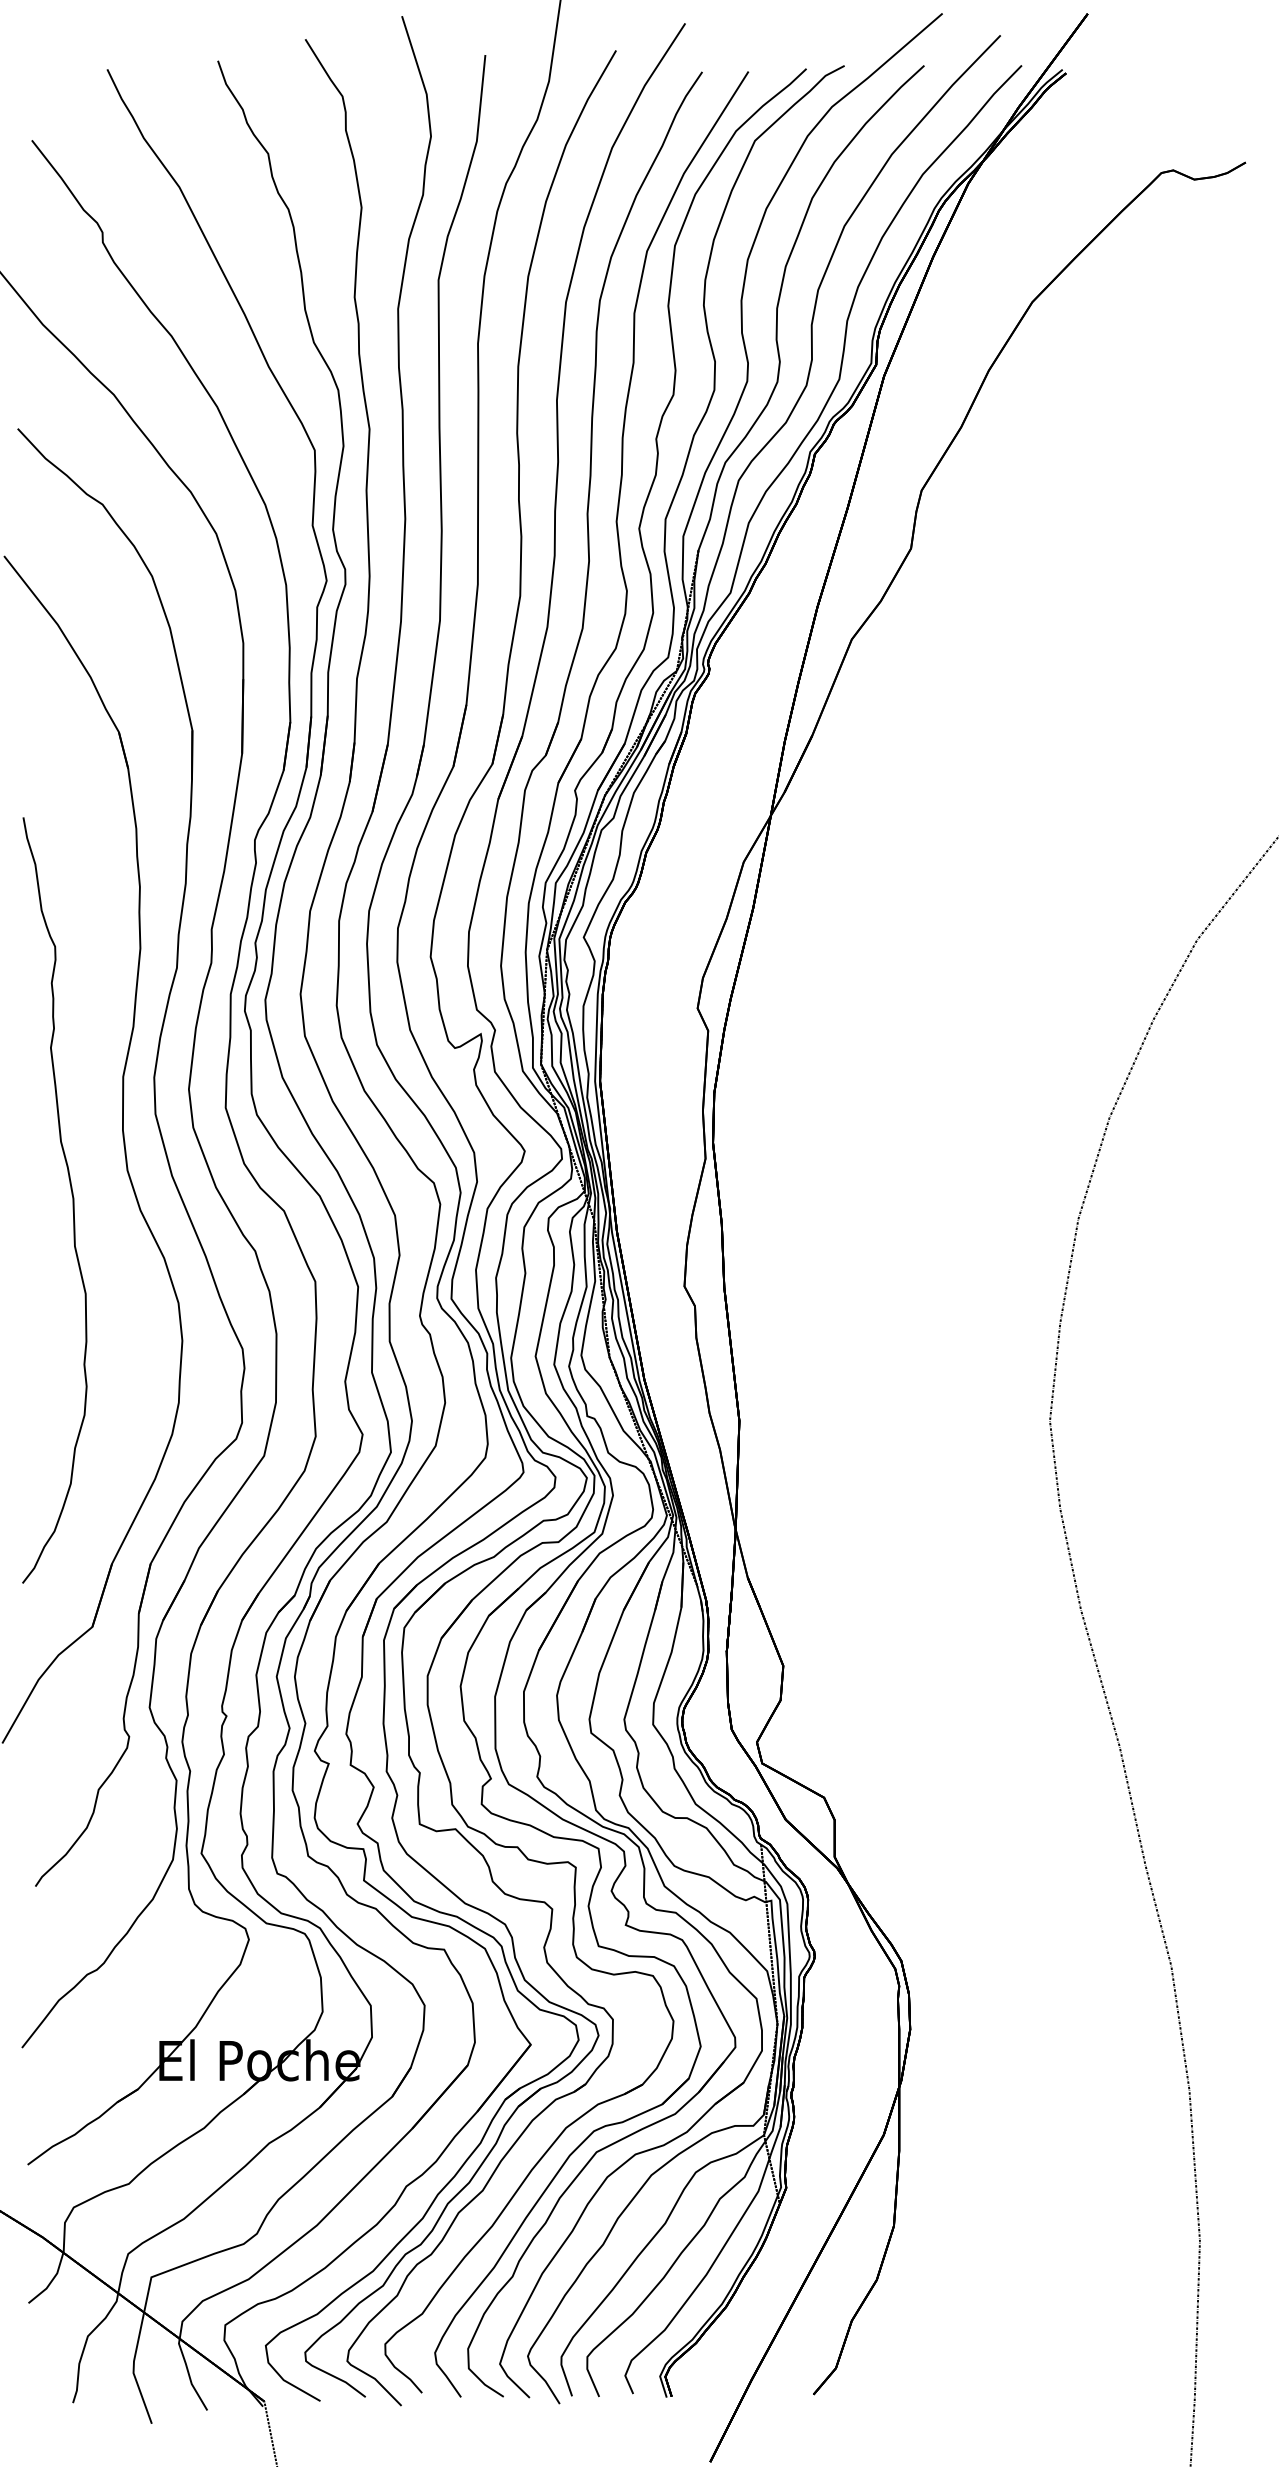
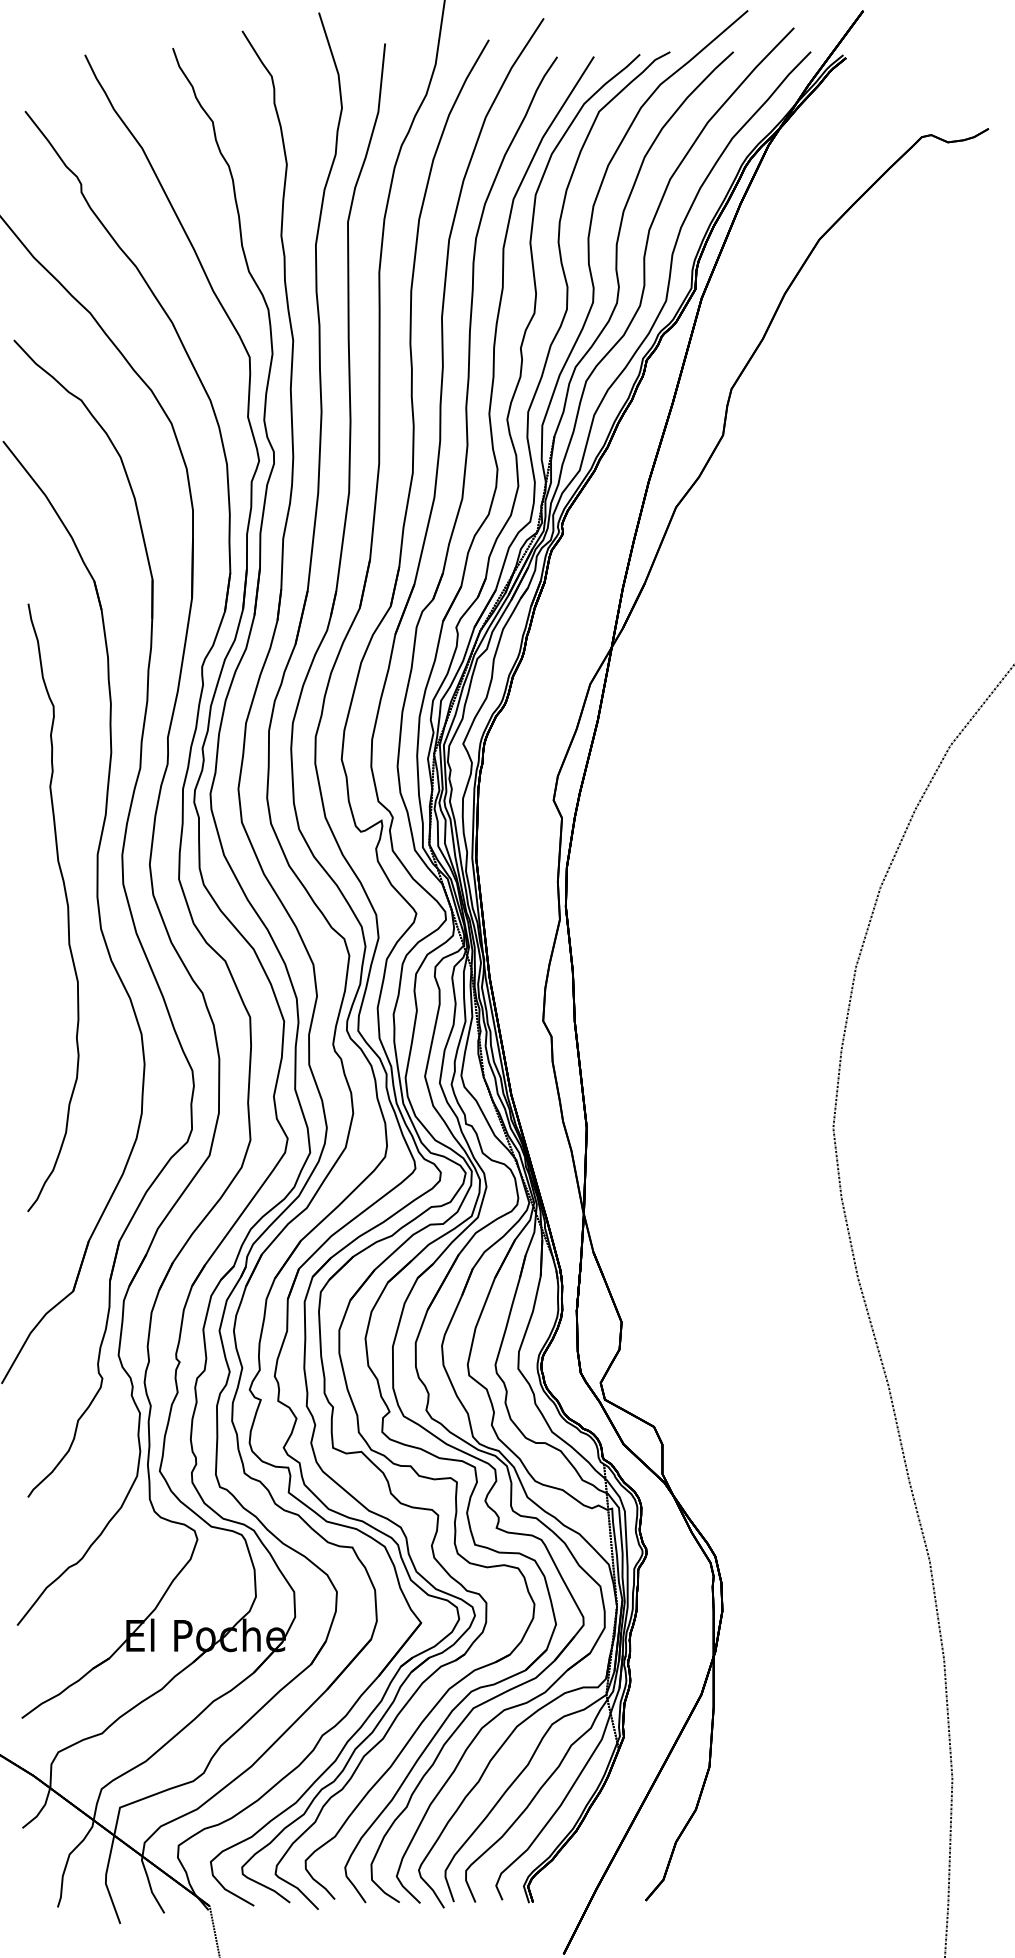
part: (71, 1196) -> (66, 904), moved

